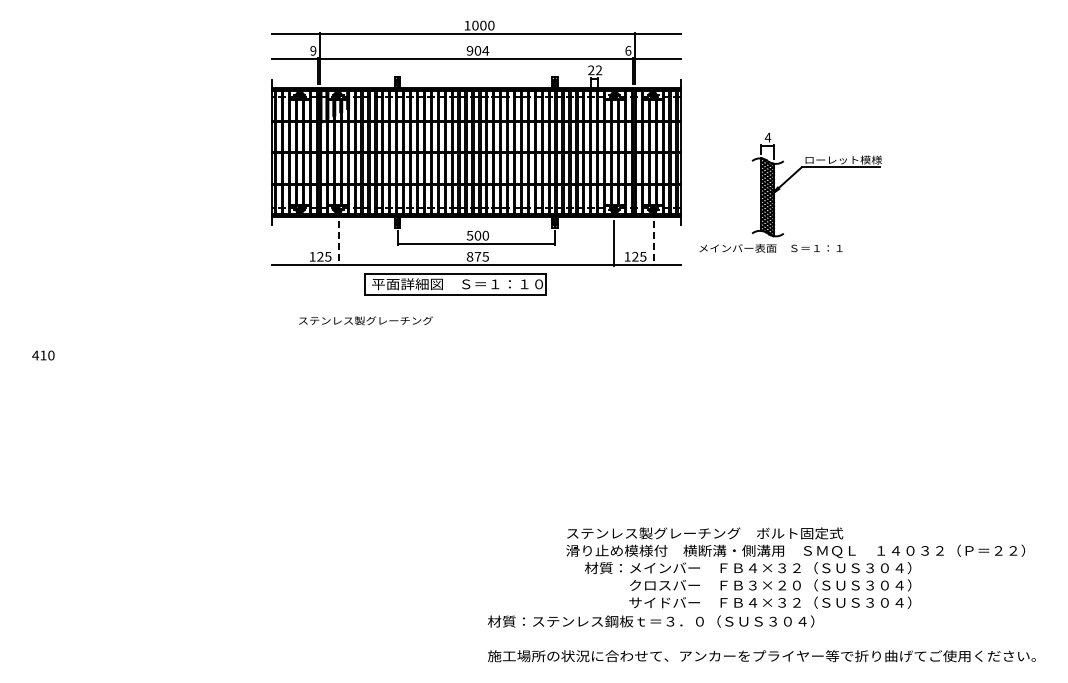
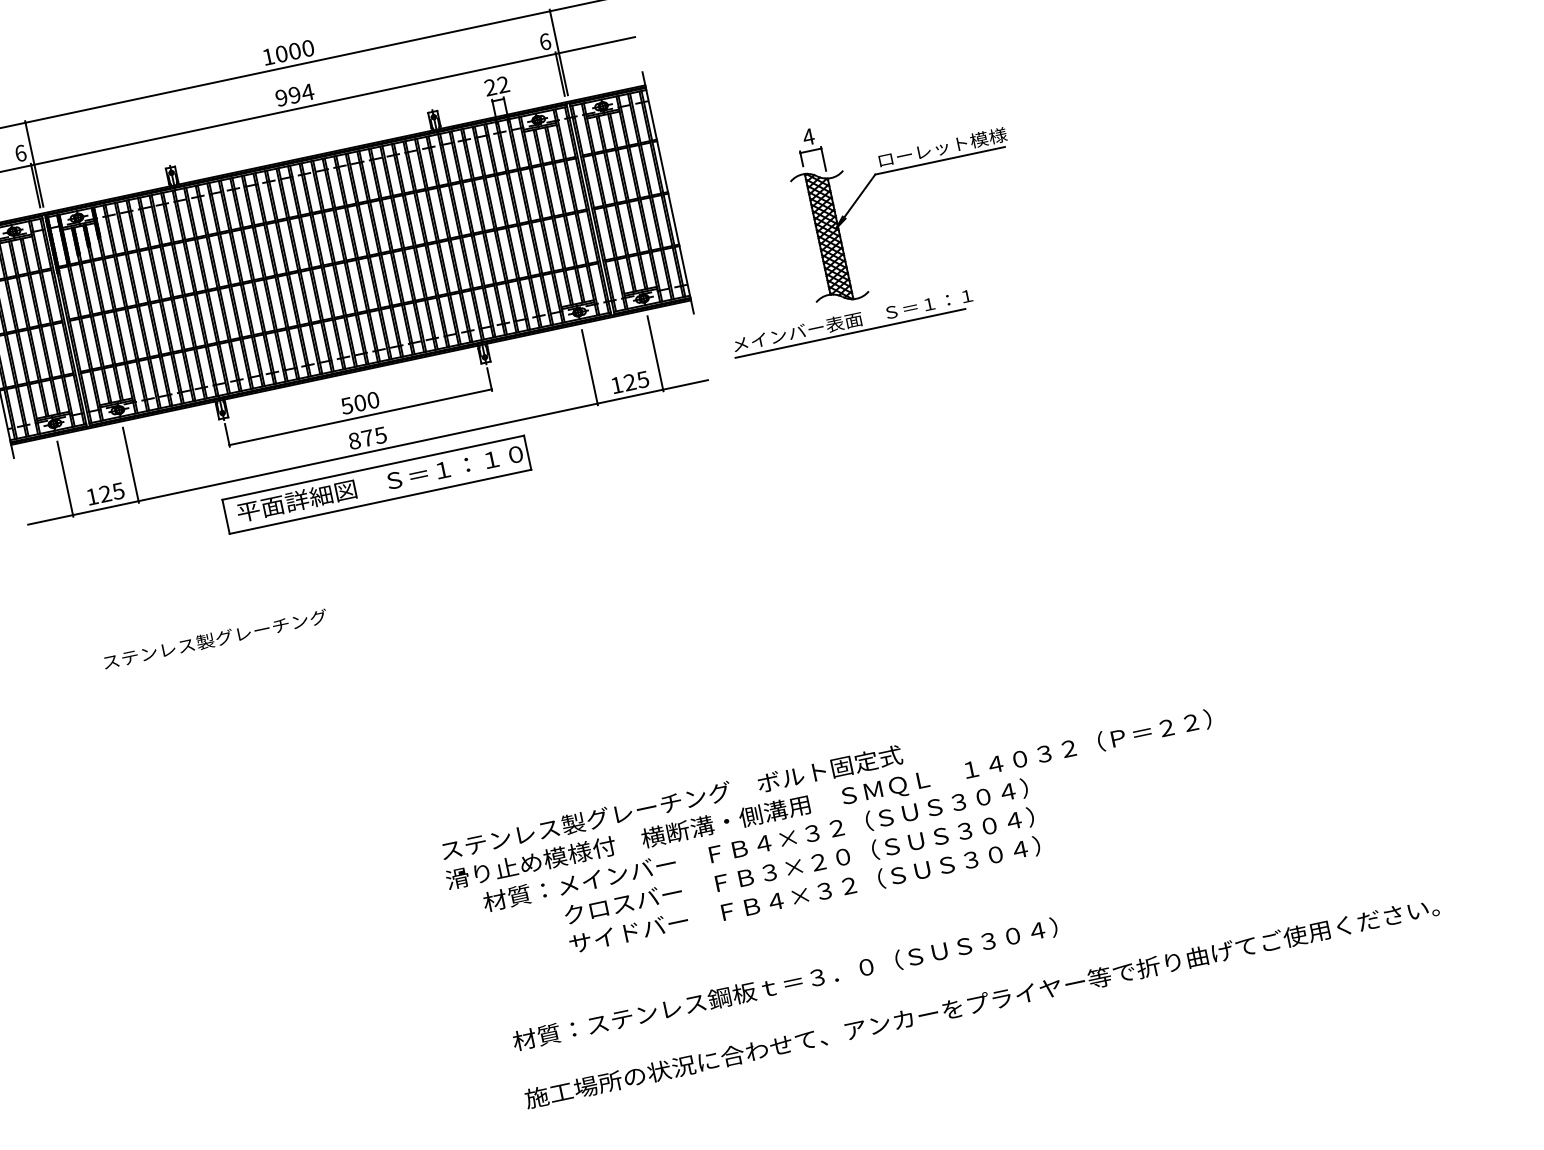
text: (313, 50) -> (20, 152), 9 -> 6
text: (477, 50) -> (293, 94), 904 -> 994
line: (299, 242) -> (65, 477), added
line: (338, 243) -> (130, 465), dashed -> solid
line: (653, 243) -> (655, 353), dashed -> solid
line: (768, 255) -> (851, 333), added
part: (455, 284) -> (376, 484), moved
text: (365, 320) -> (214, 639), moved
text: (795, 567) -> (834, 827), moved

